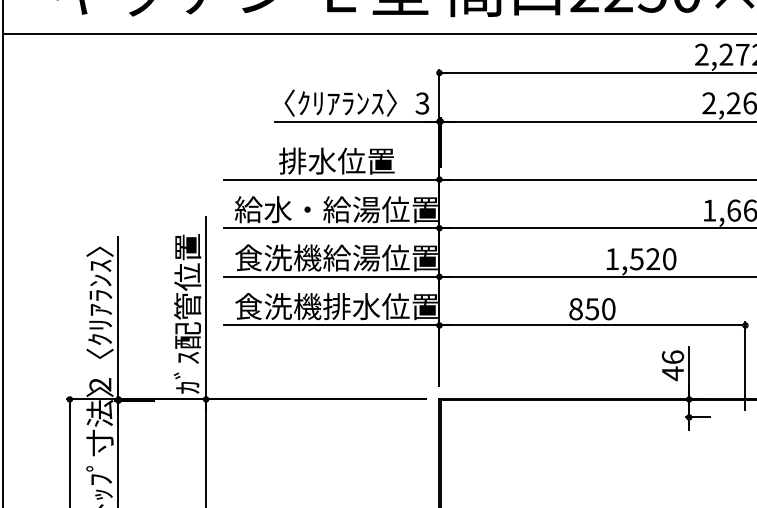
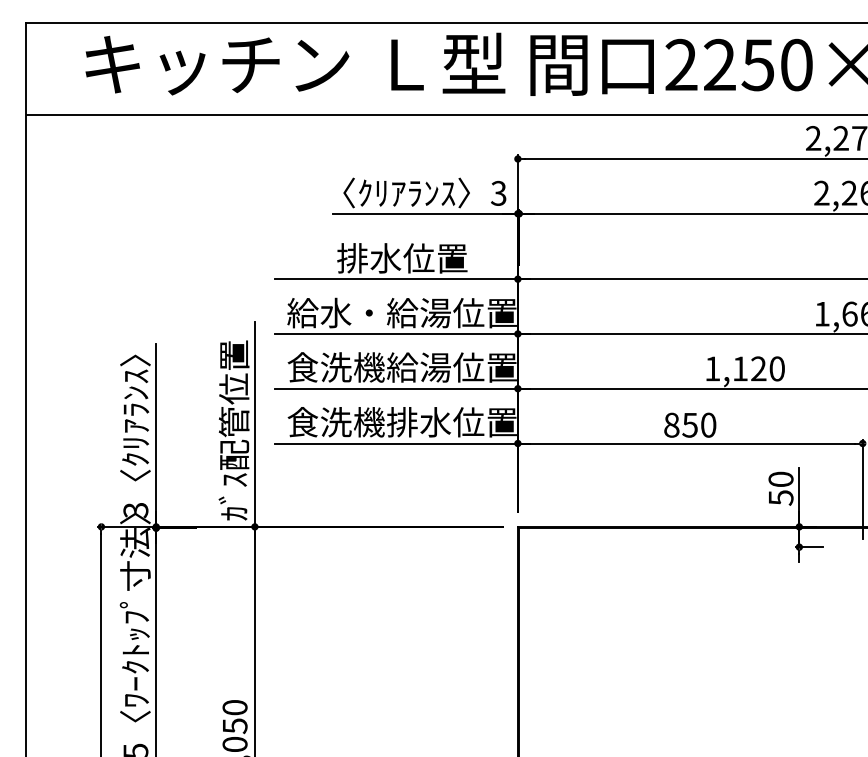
text: (636, 258) -> (739, 368), 1,520 -> 1,120
text: (672, 365) -> (780, 488), 46 -> 50
text: (100, 384) -> (135, 510), 2 -> 3

